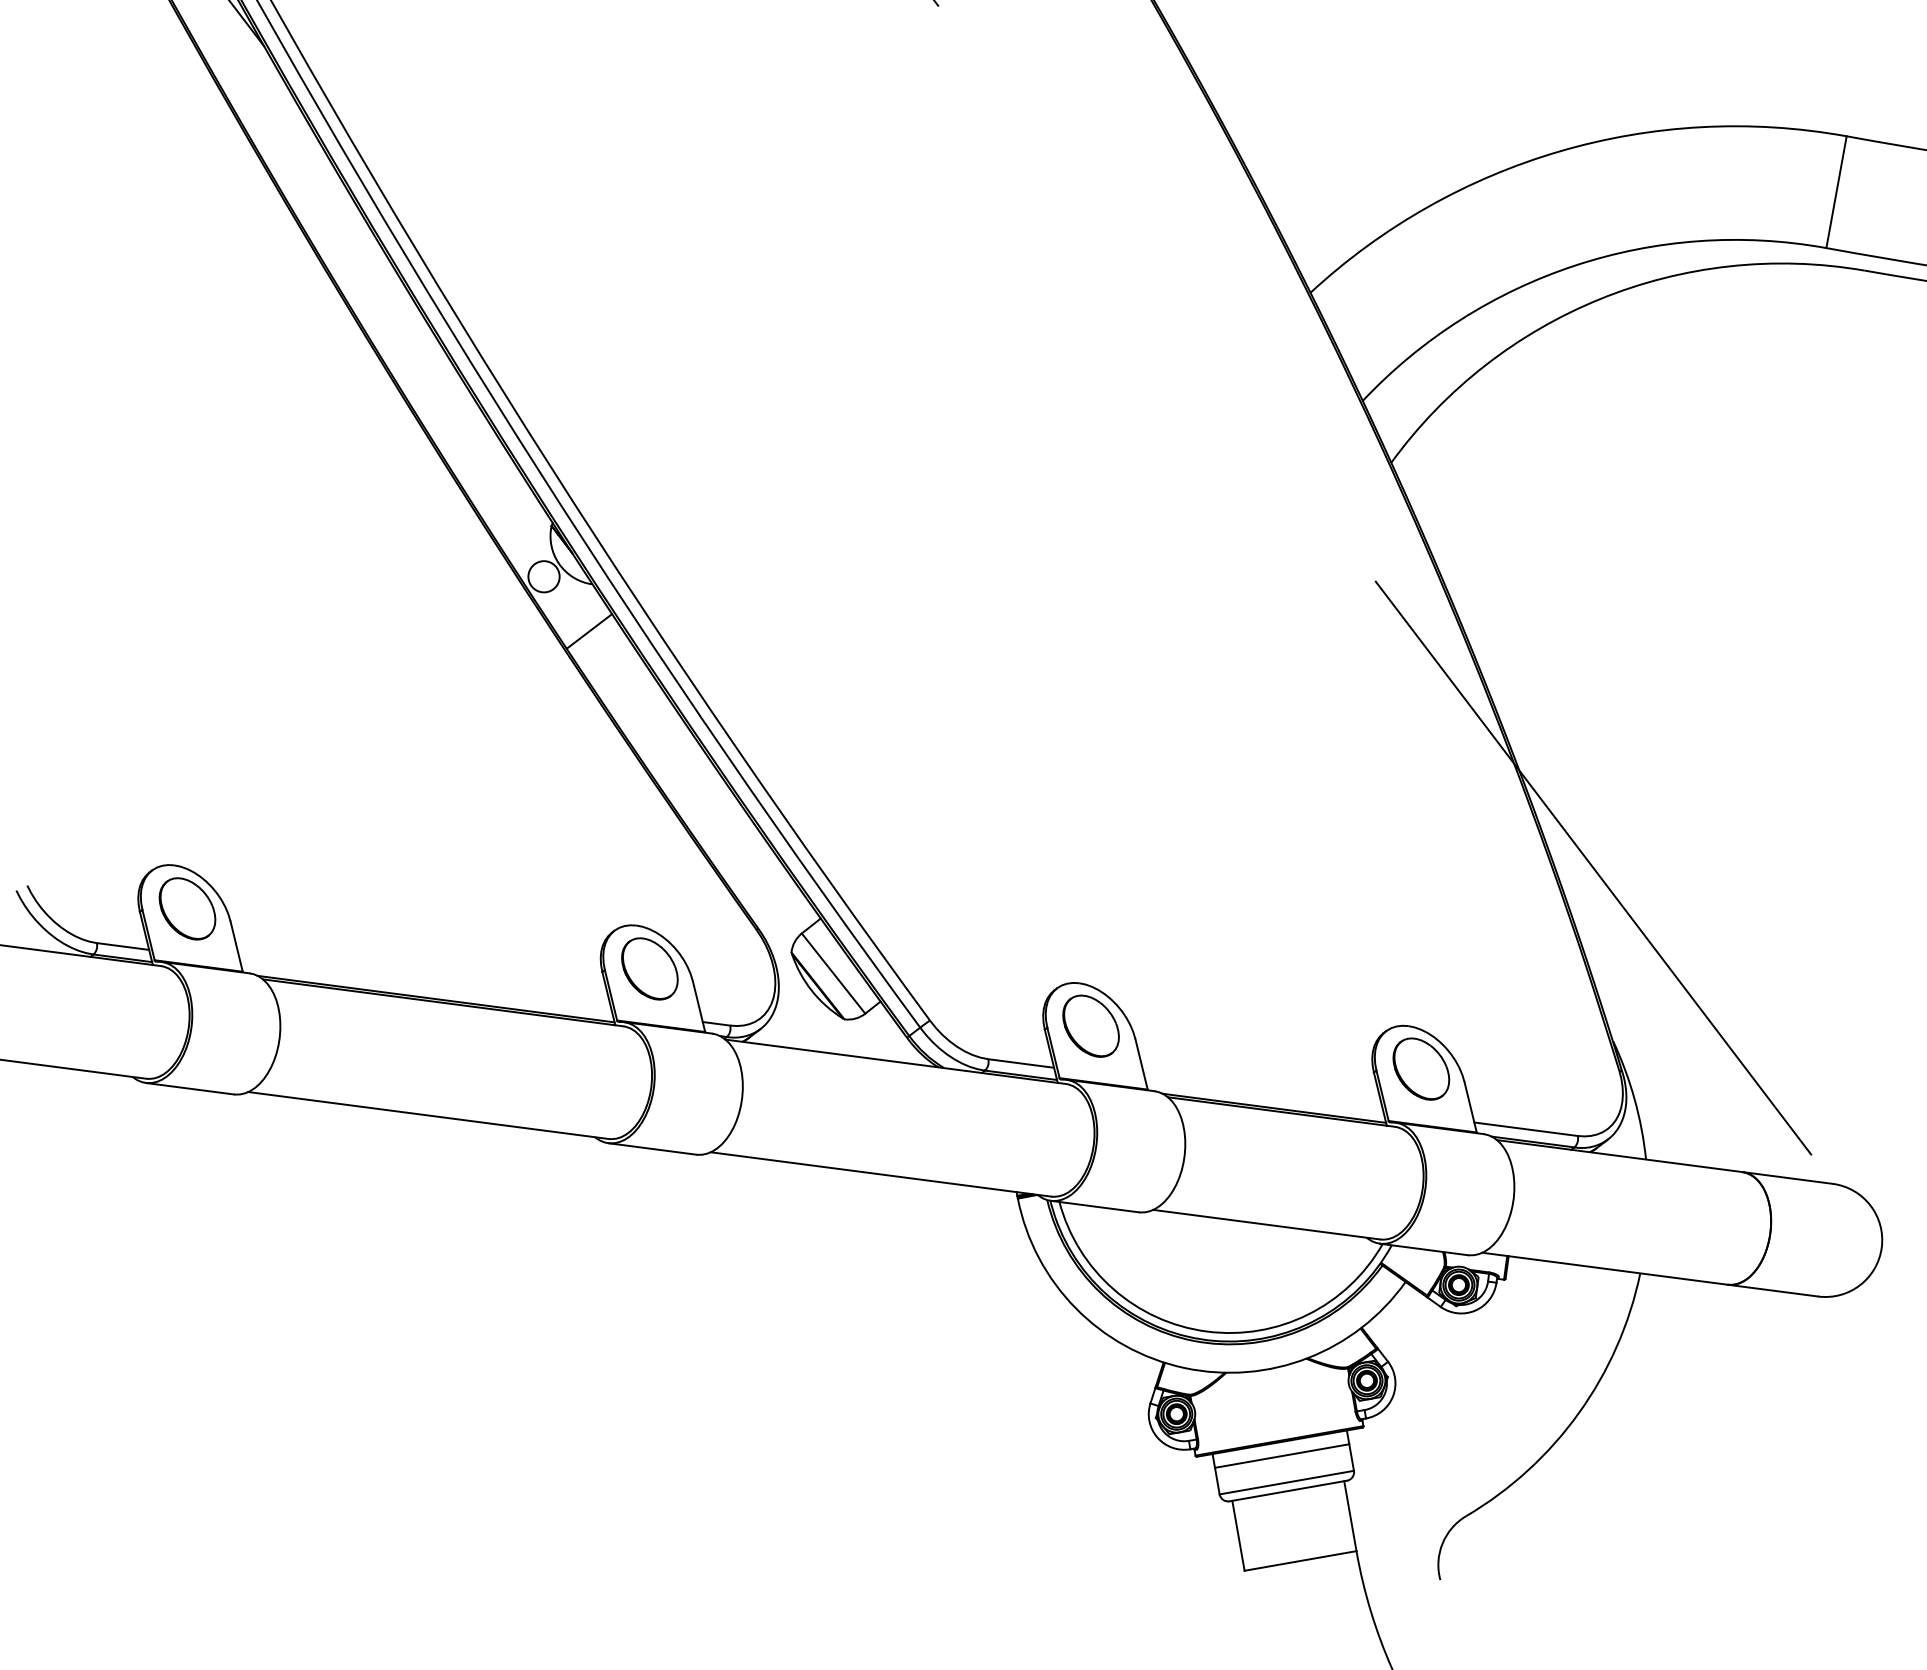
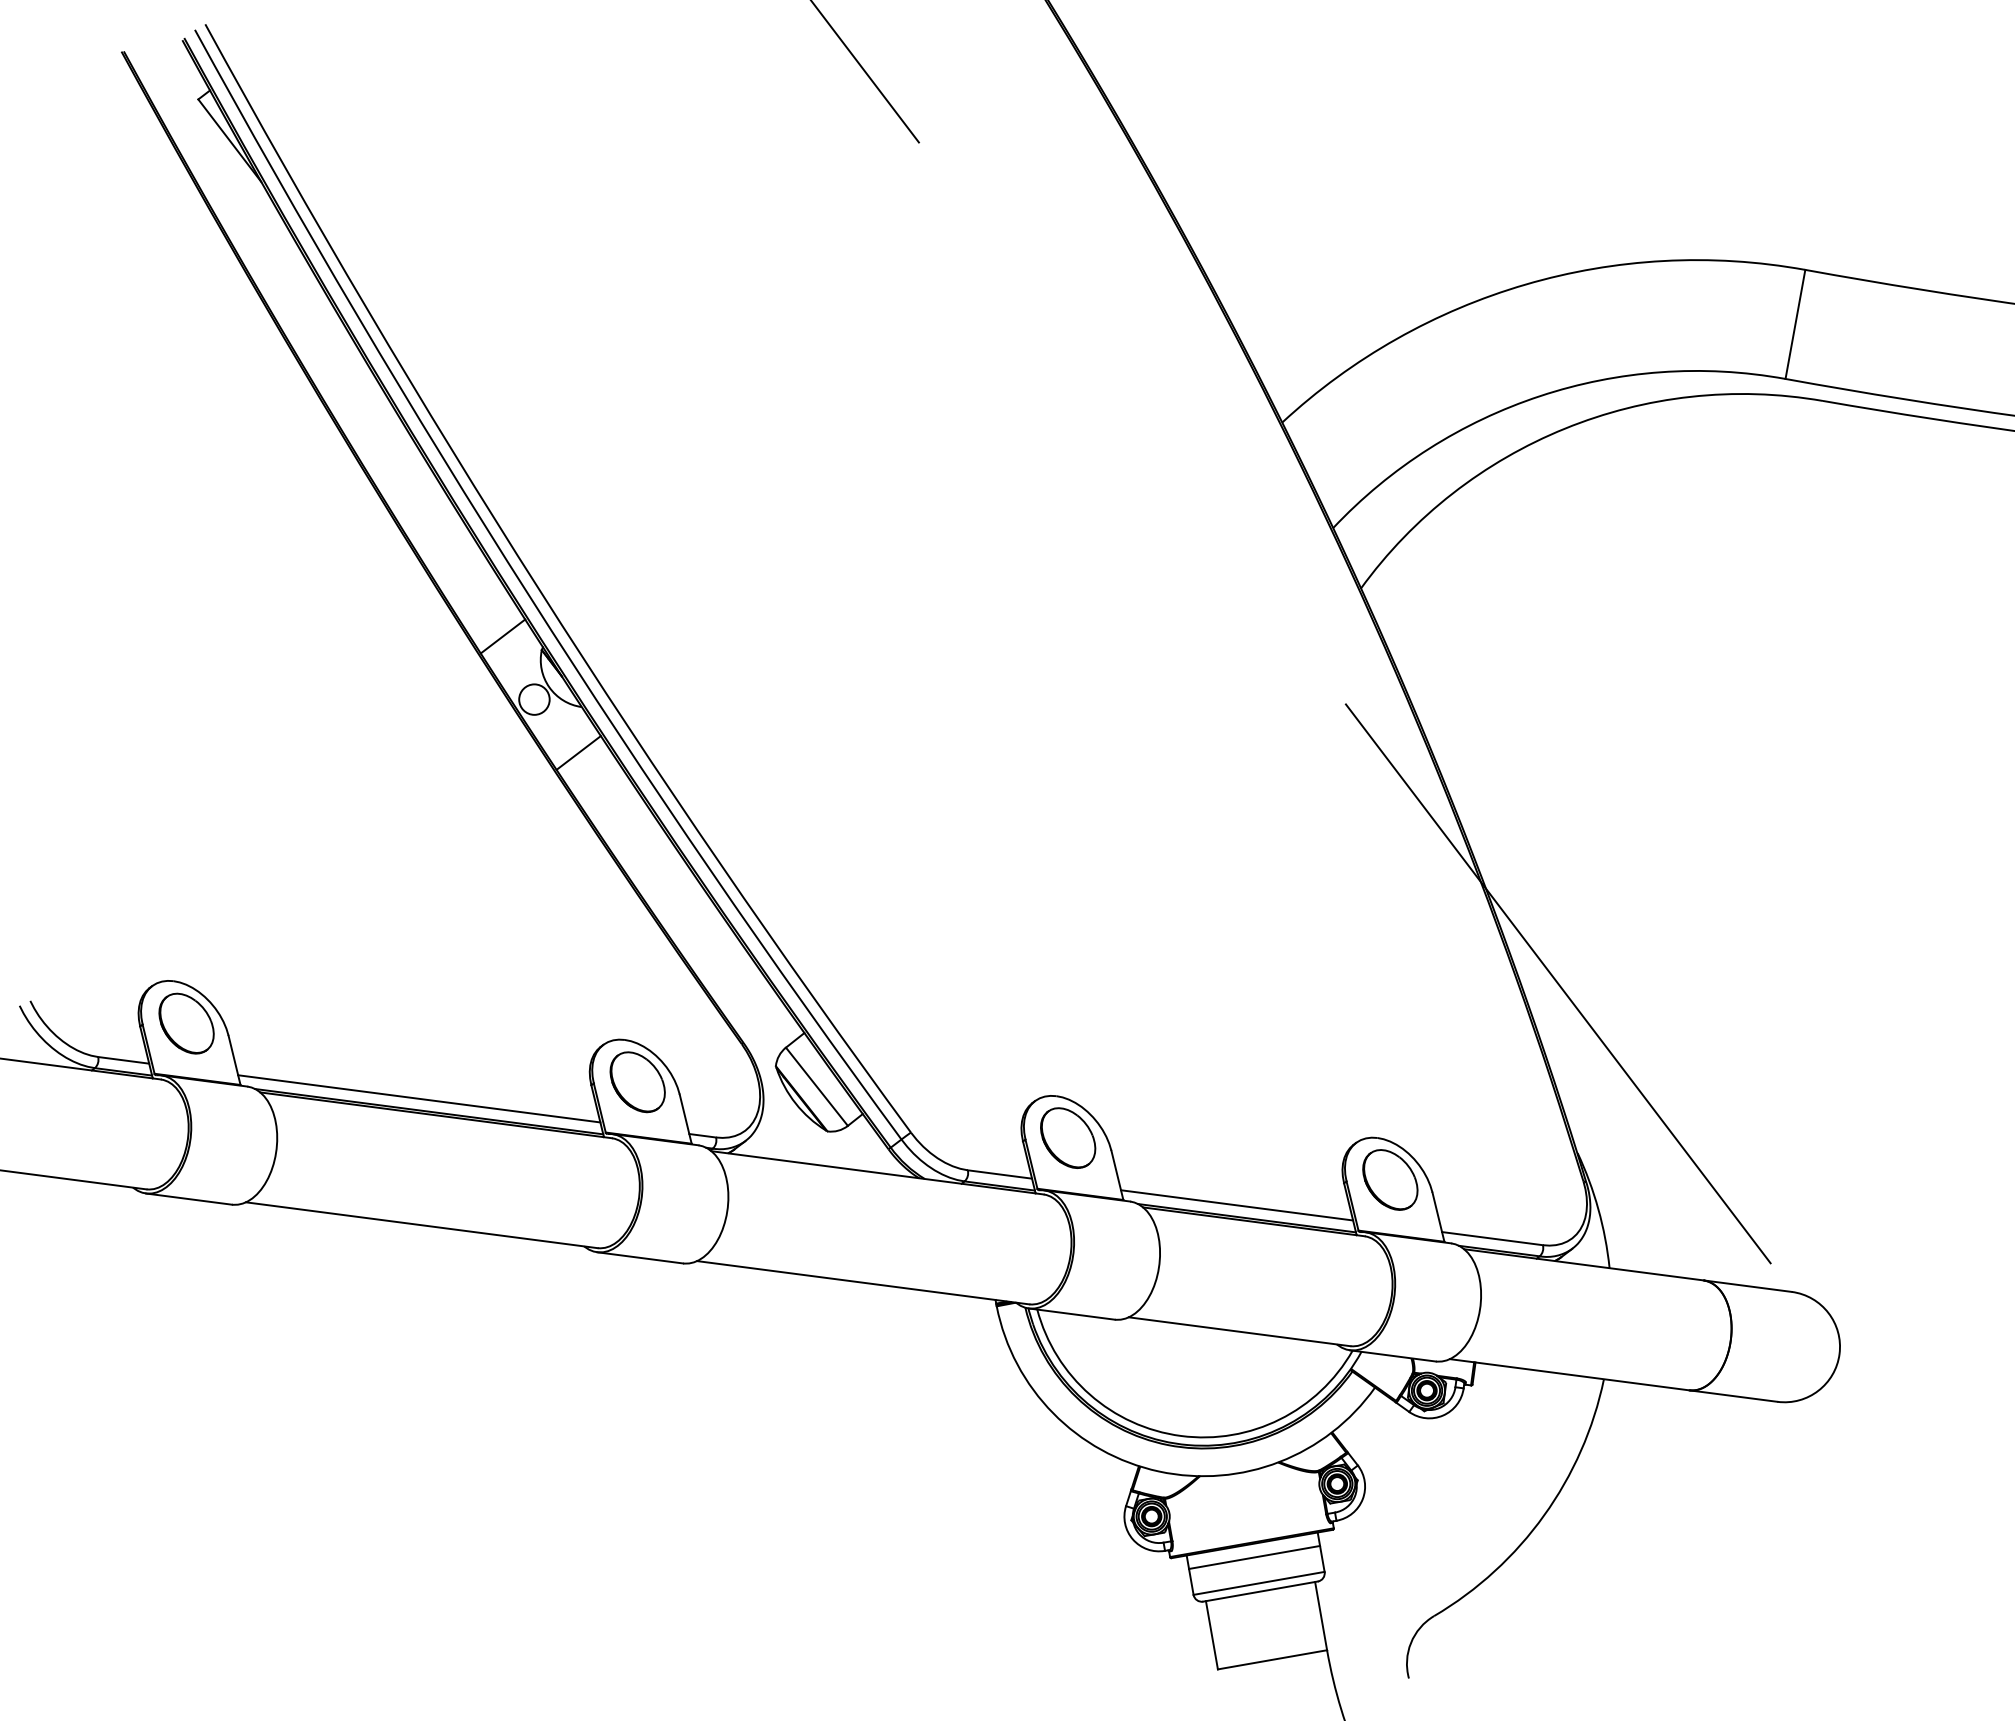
line: (511, 512) -> (502, 636), added
line: (426, 985) -> (419, 1098), added
line: (1264, 1095) -> (1237, 1205), added

